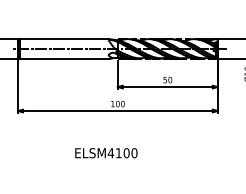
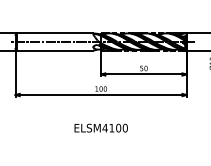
text: (105, 152) -> (100, 127), moved

